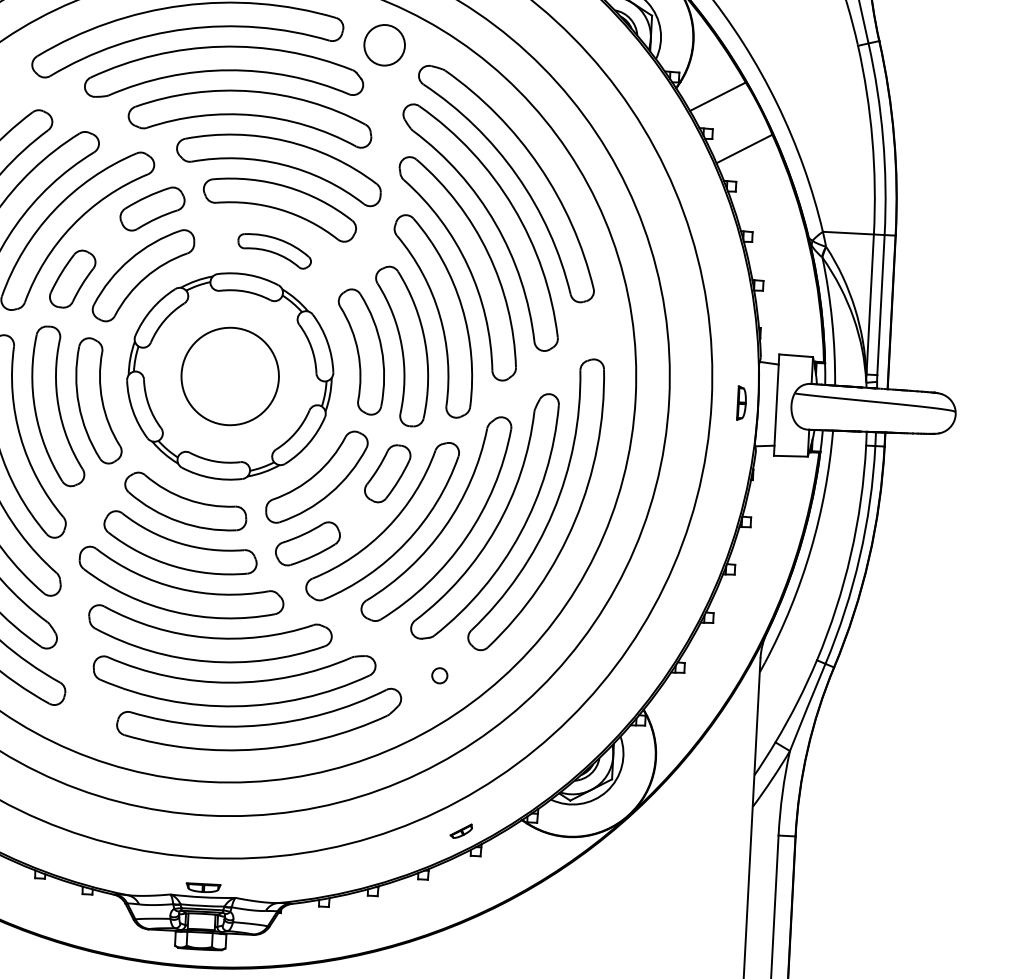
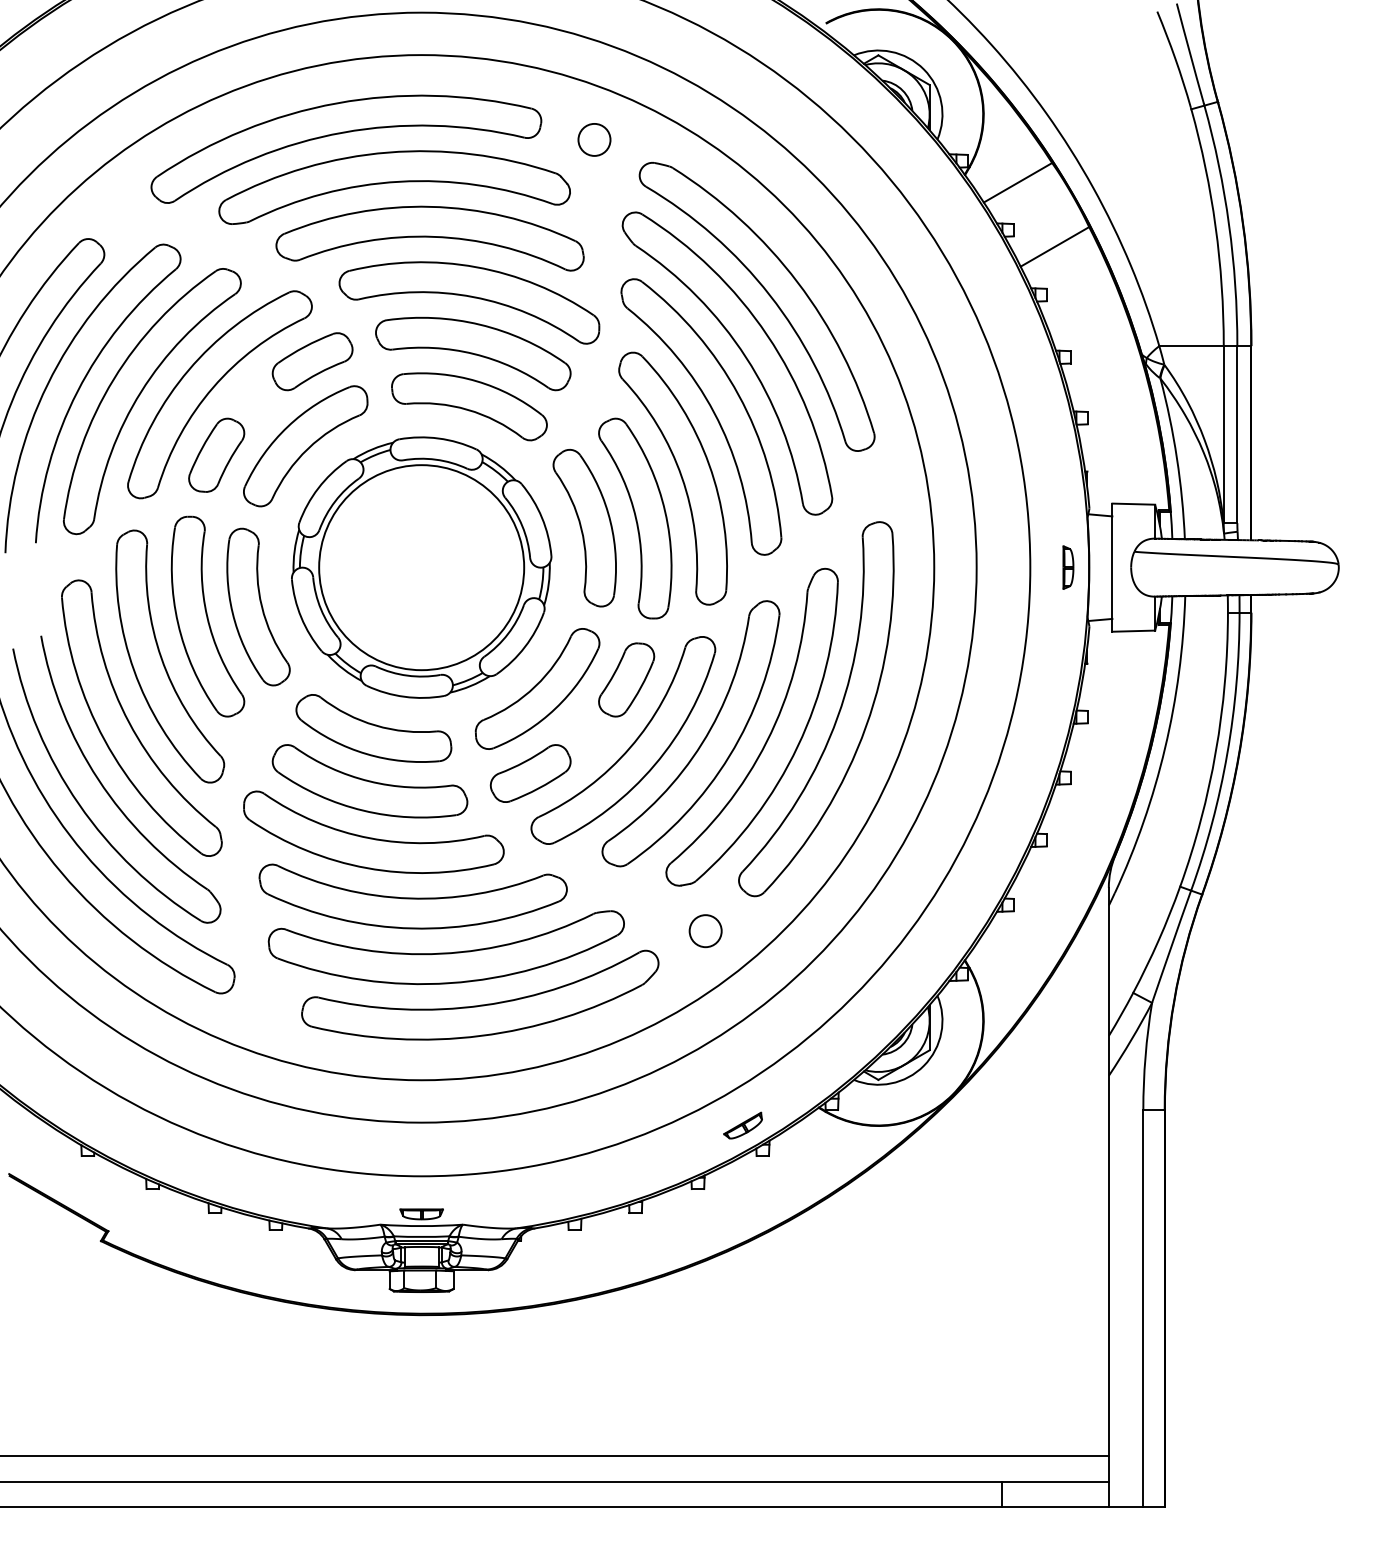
circle: (384, 44) -> (594, 139), size x0.62
part: (274, 250) -> (469, 406), size x1.67
circle: (230, 376) -> (421, 567), size x1.67
circle: (439, 676) -> (705, 931), size x1.67
part: (460, 831) -> (742, 1125), size x1.43

